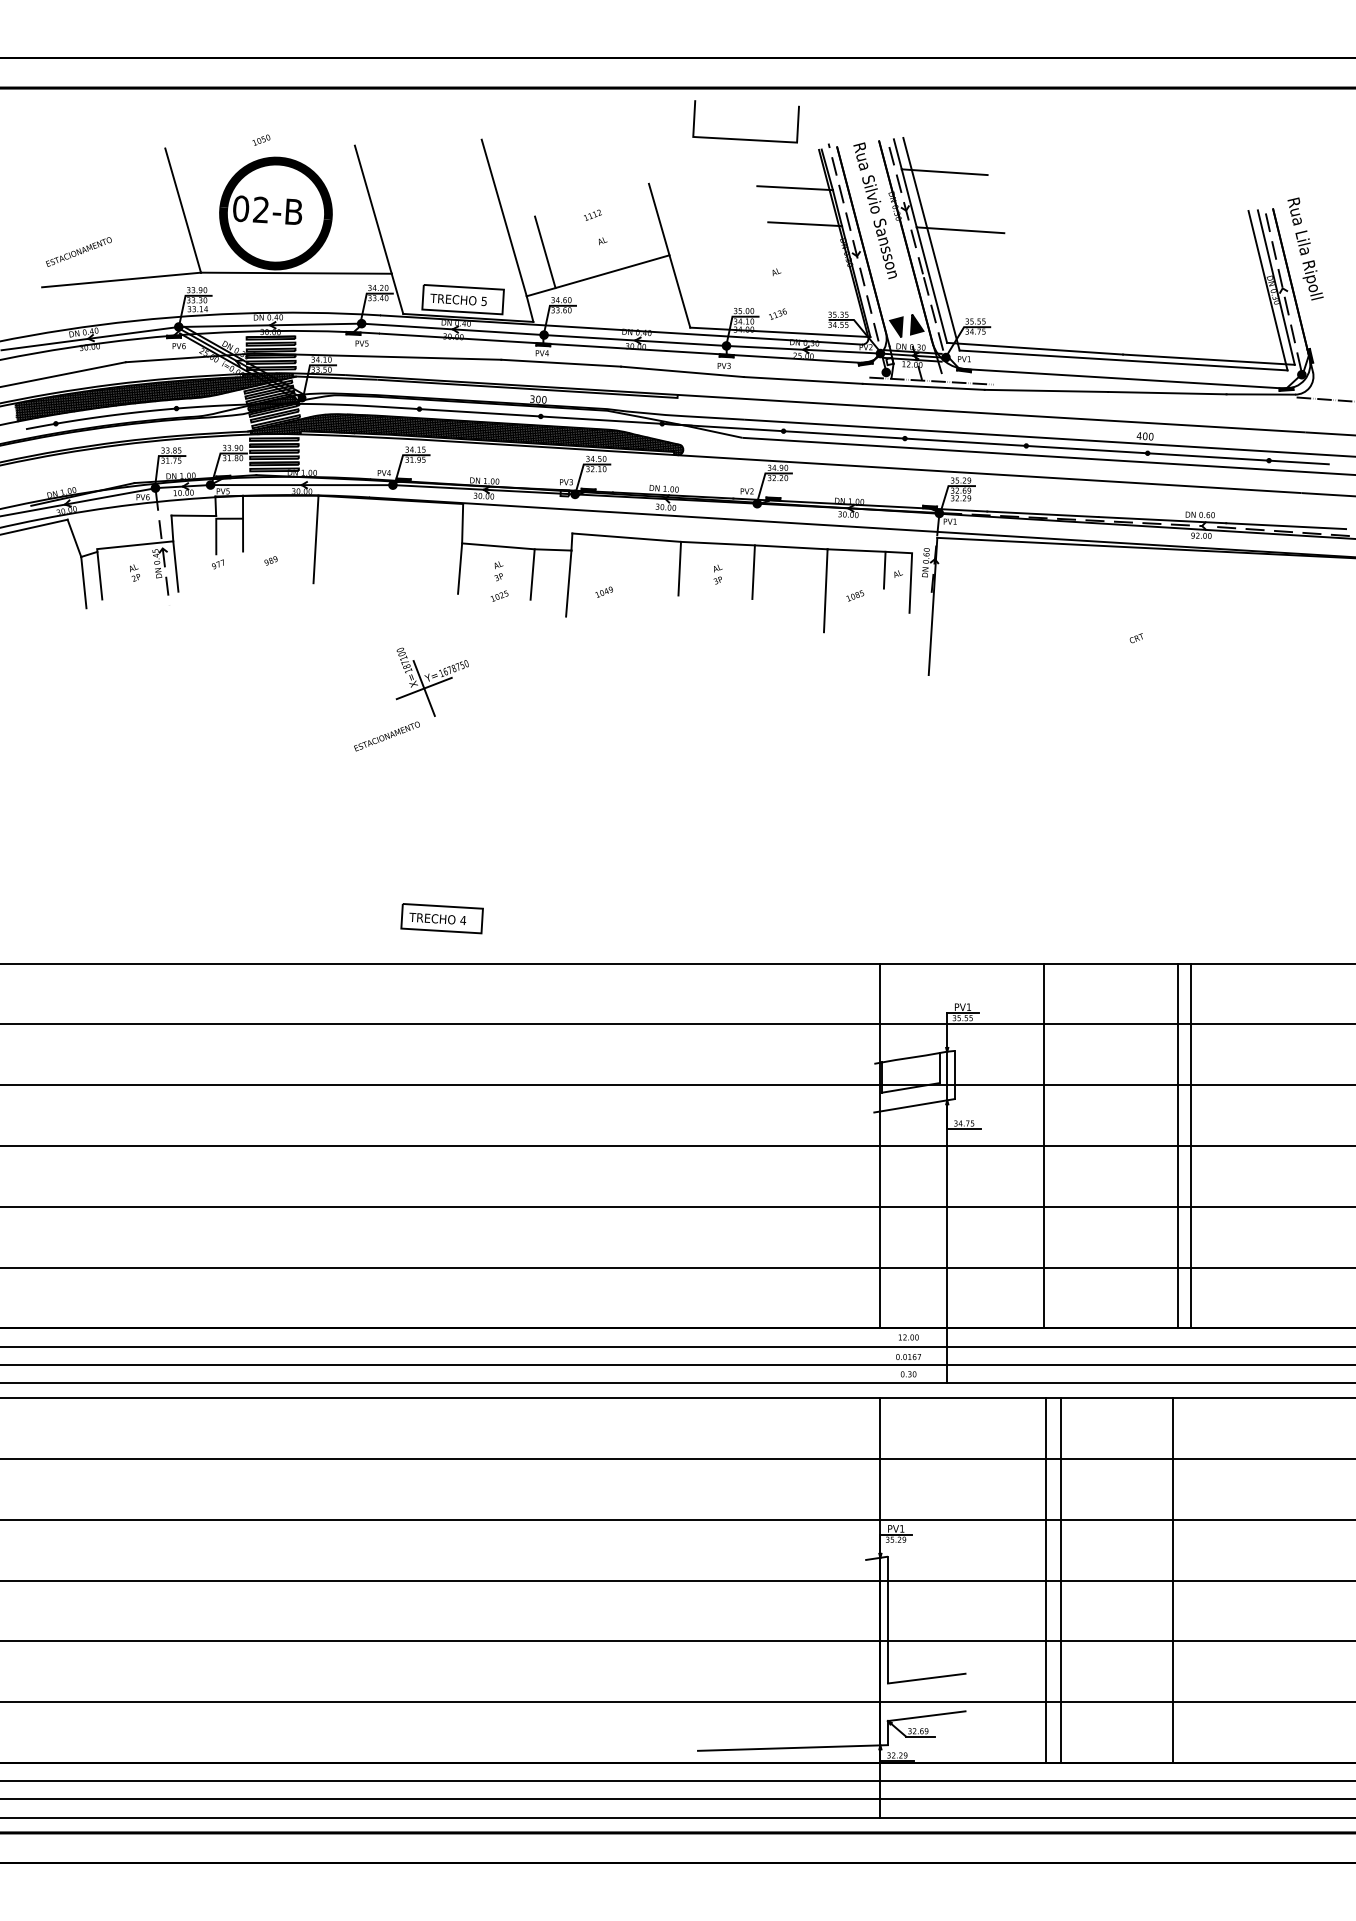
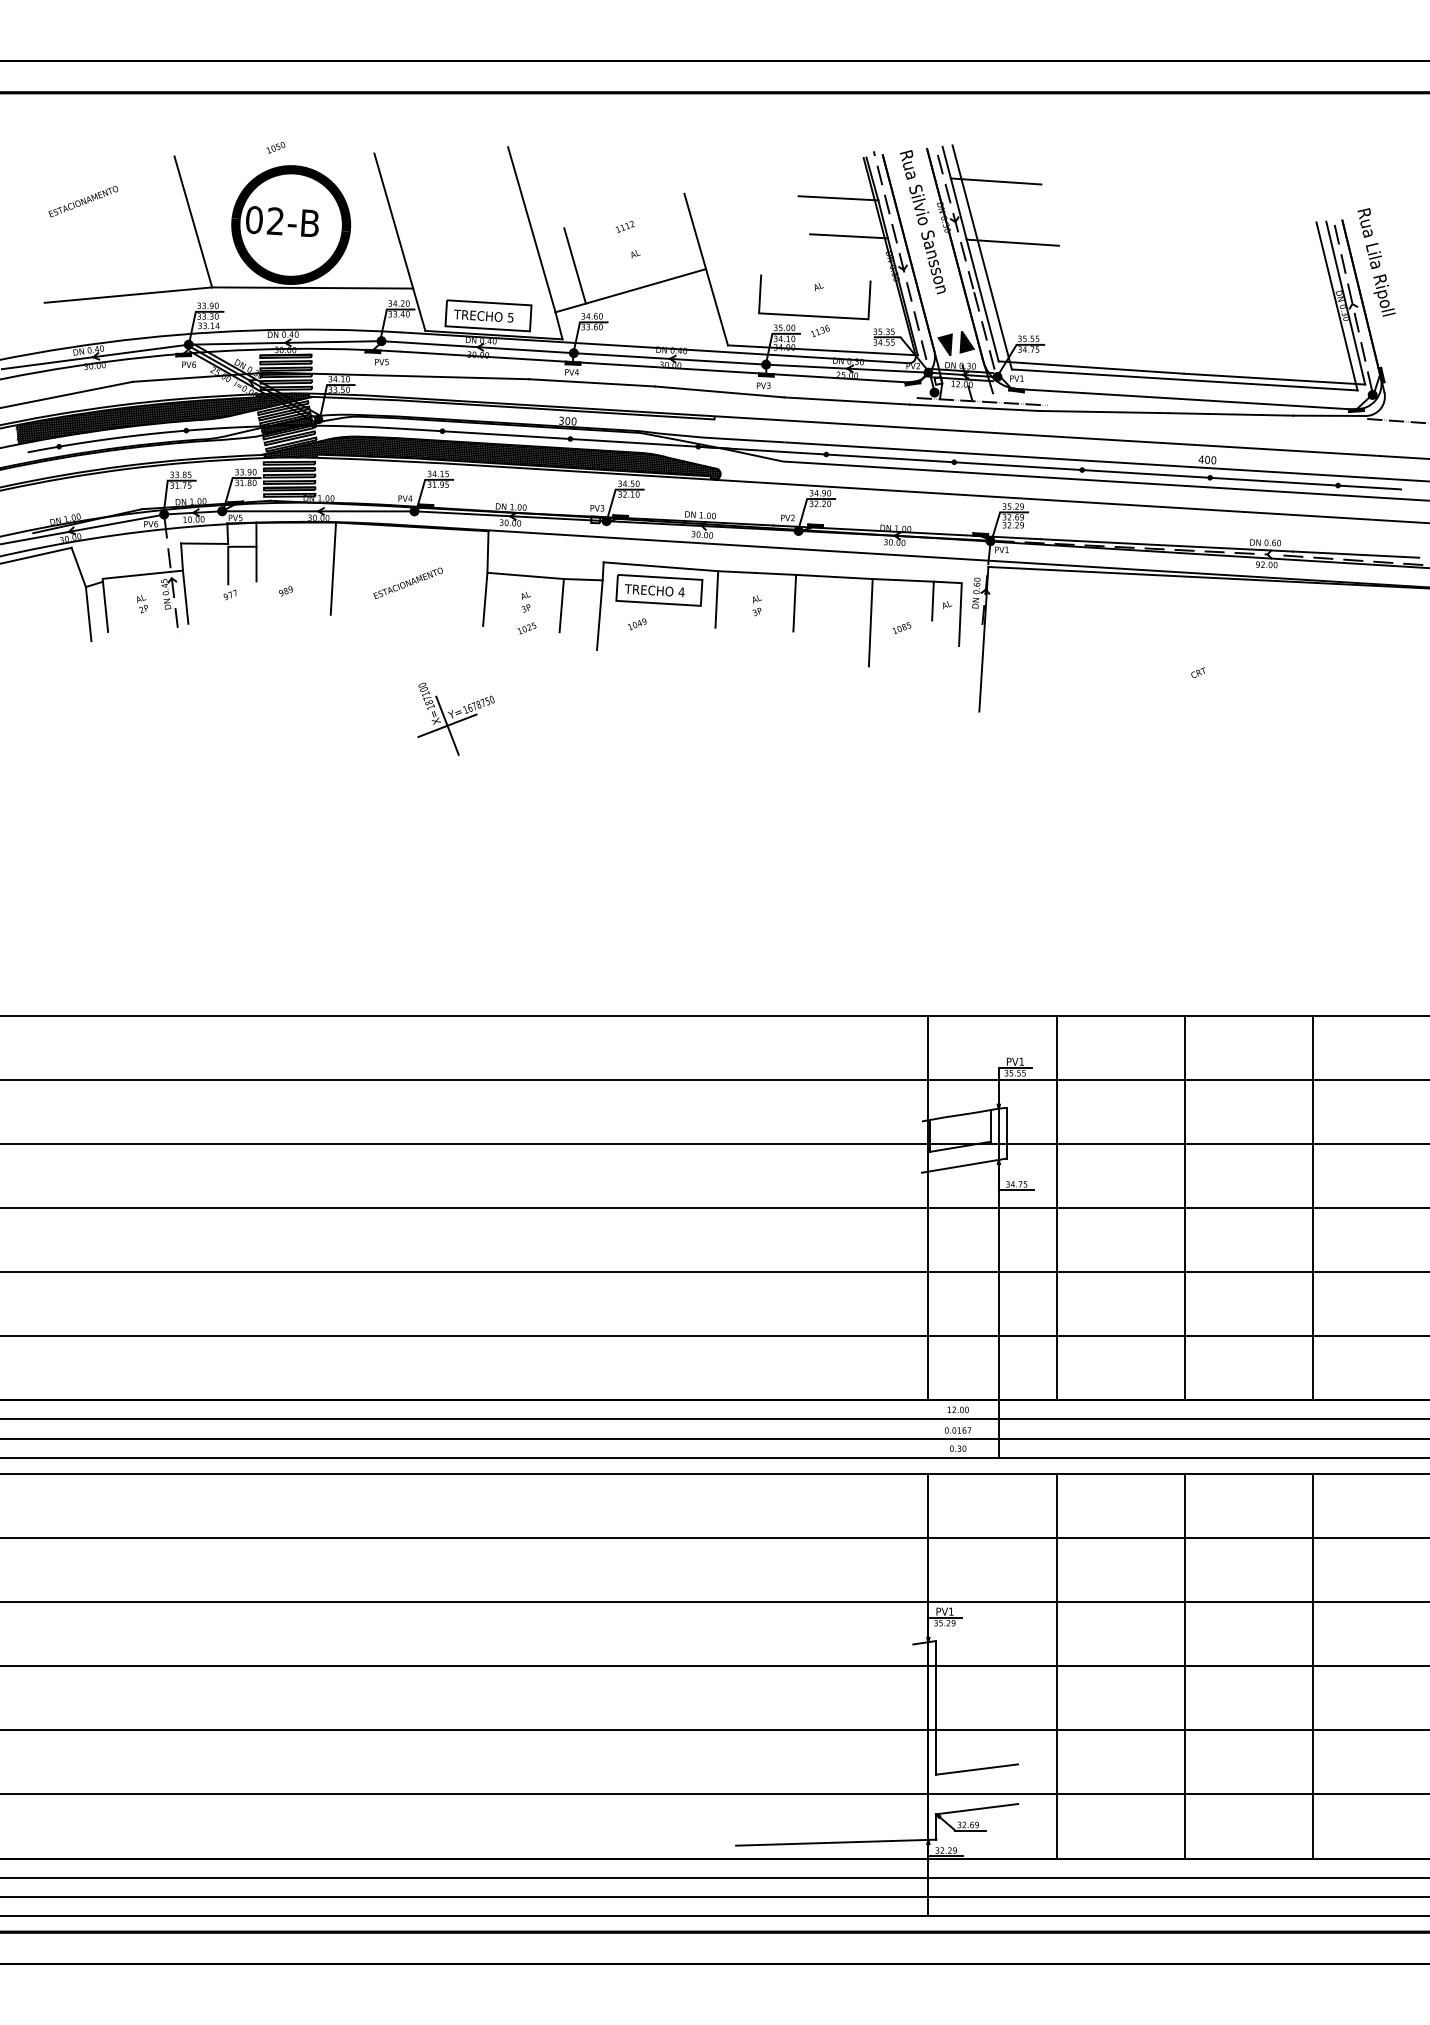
line: (745, 139) -> (814, 315), moved
text: (78, 251) -> (83, 201), moved
text: (386, 735) -> (407, 582), moved
part: (442, 918) -> (659, 590), moved
line: (1043, 1145) -> (1056, 1207), moved
line: (1177, 1145) -> (1312, 1207), moved
line: (1190, 1145) -> (1184, 1207), moved
line: (1045, 1579) -> (1184, 1665), moved
line: (1060, 1579) -> (1056, 1665), moved
line: (1172, 1579) -> (1312, 1665), moved

